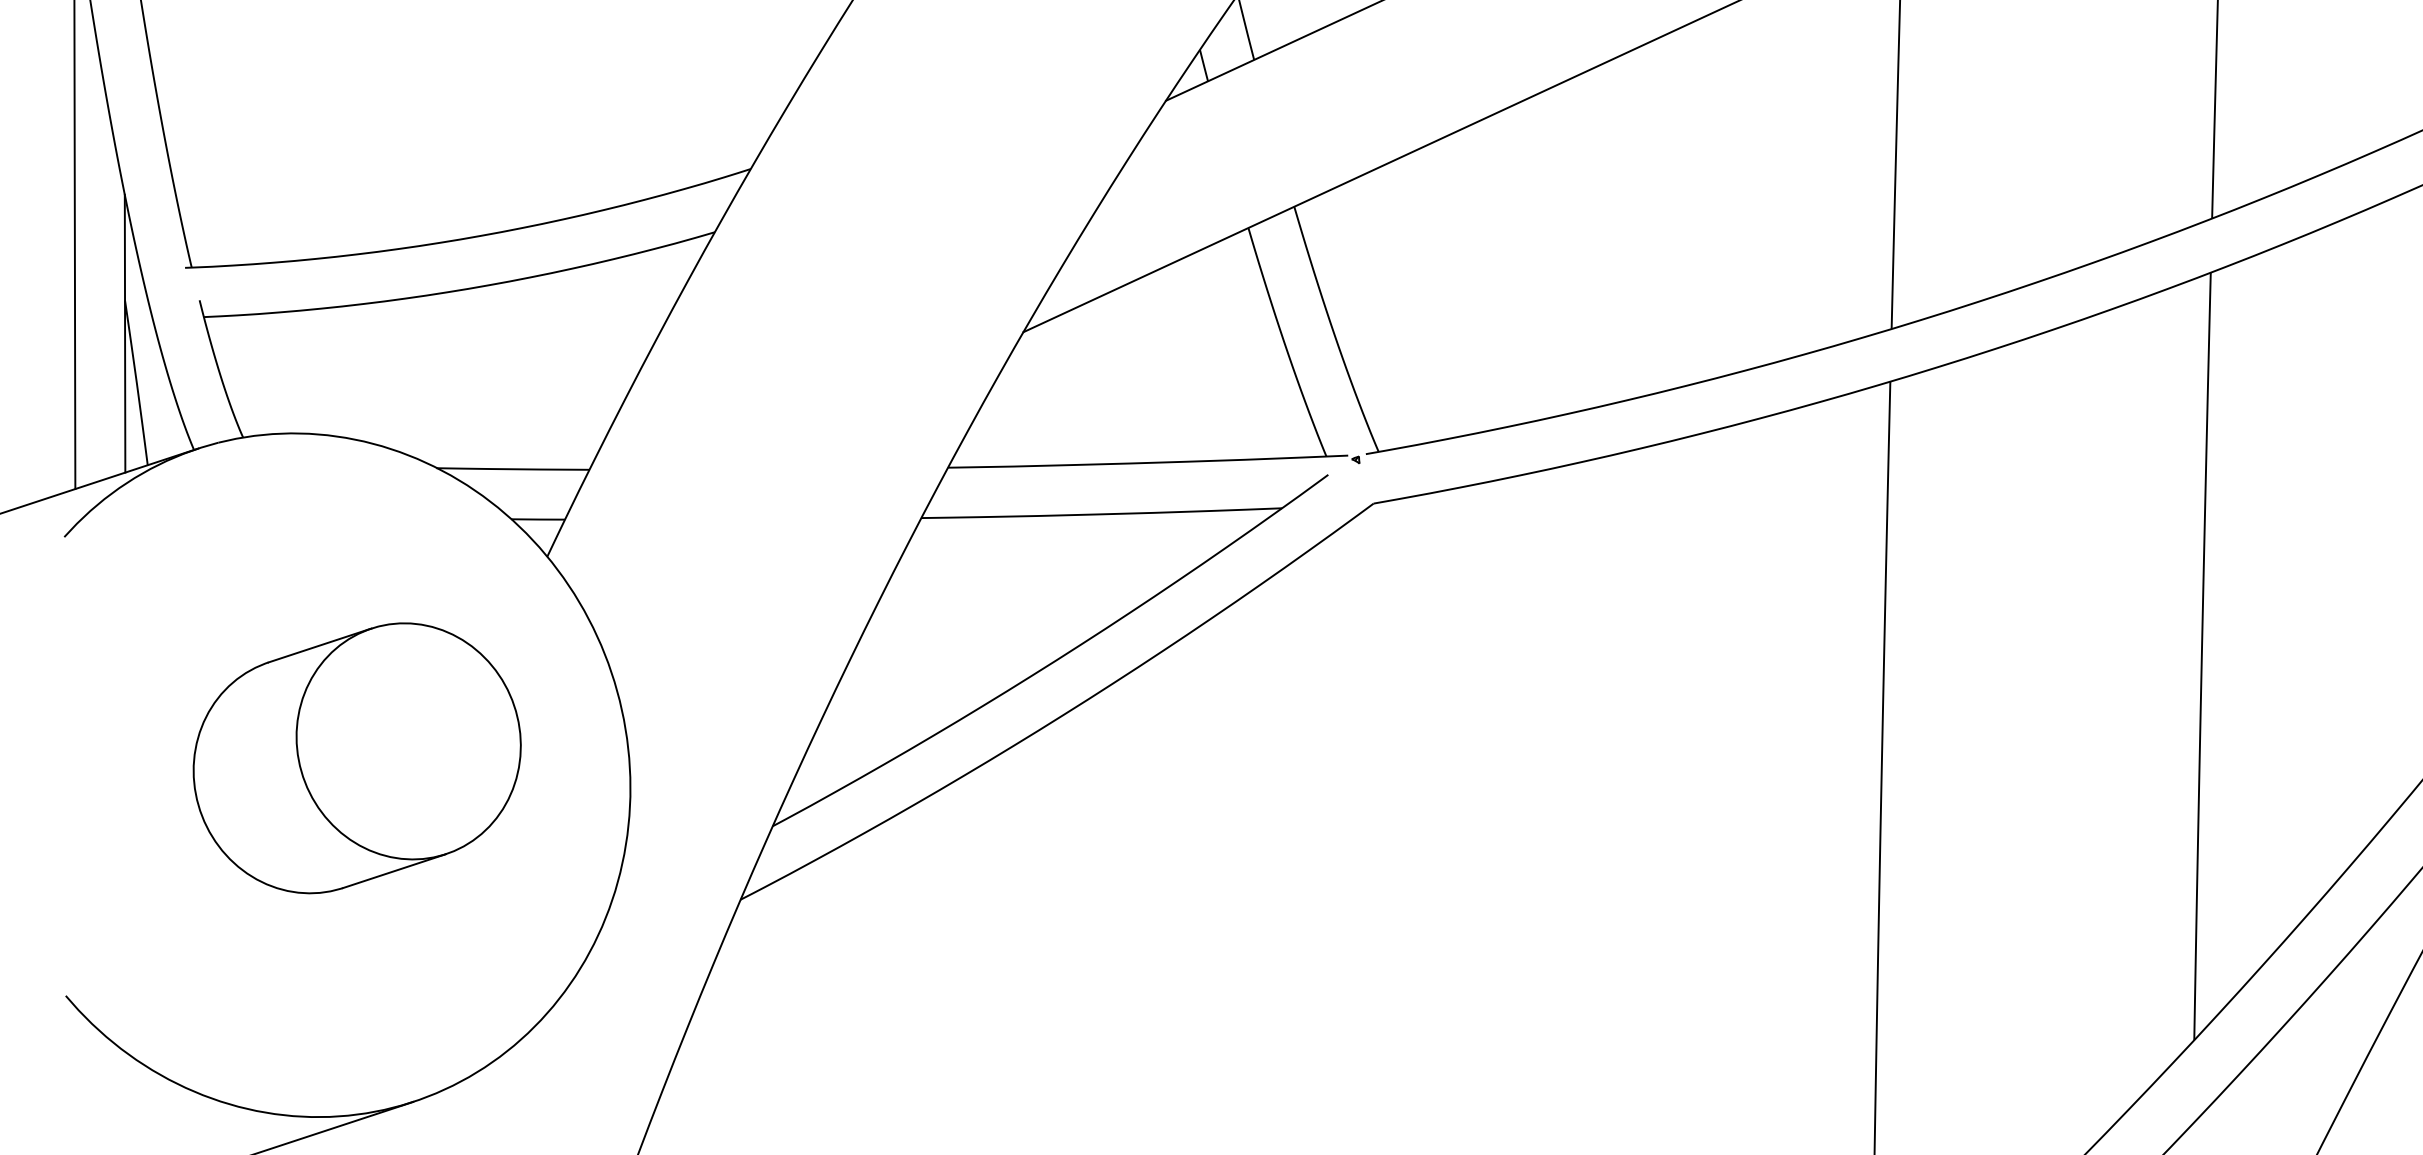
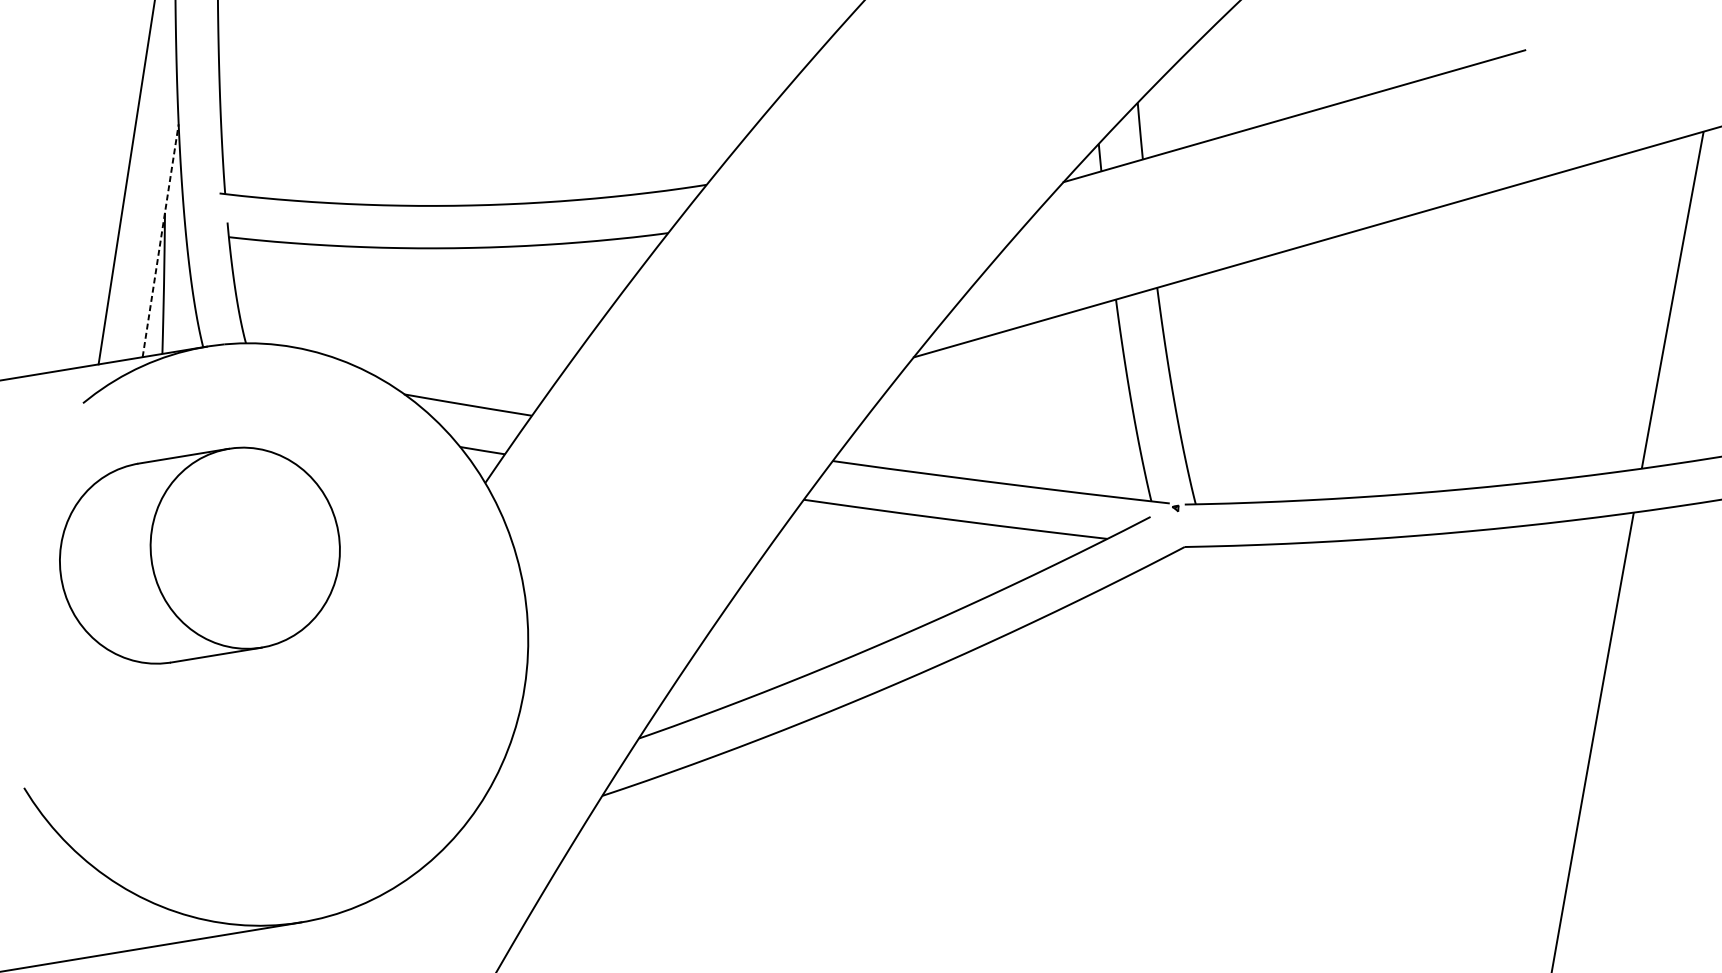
line: (125, 333) -> (161, 240), solid -> dashed
part: (356, 758) -> (199, 555), moved

